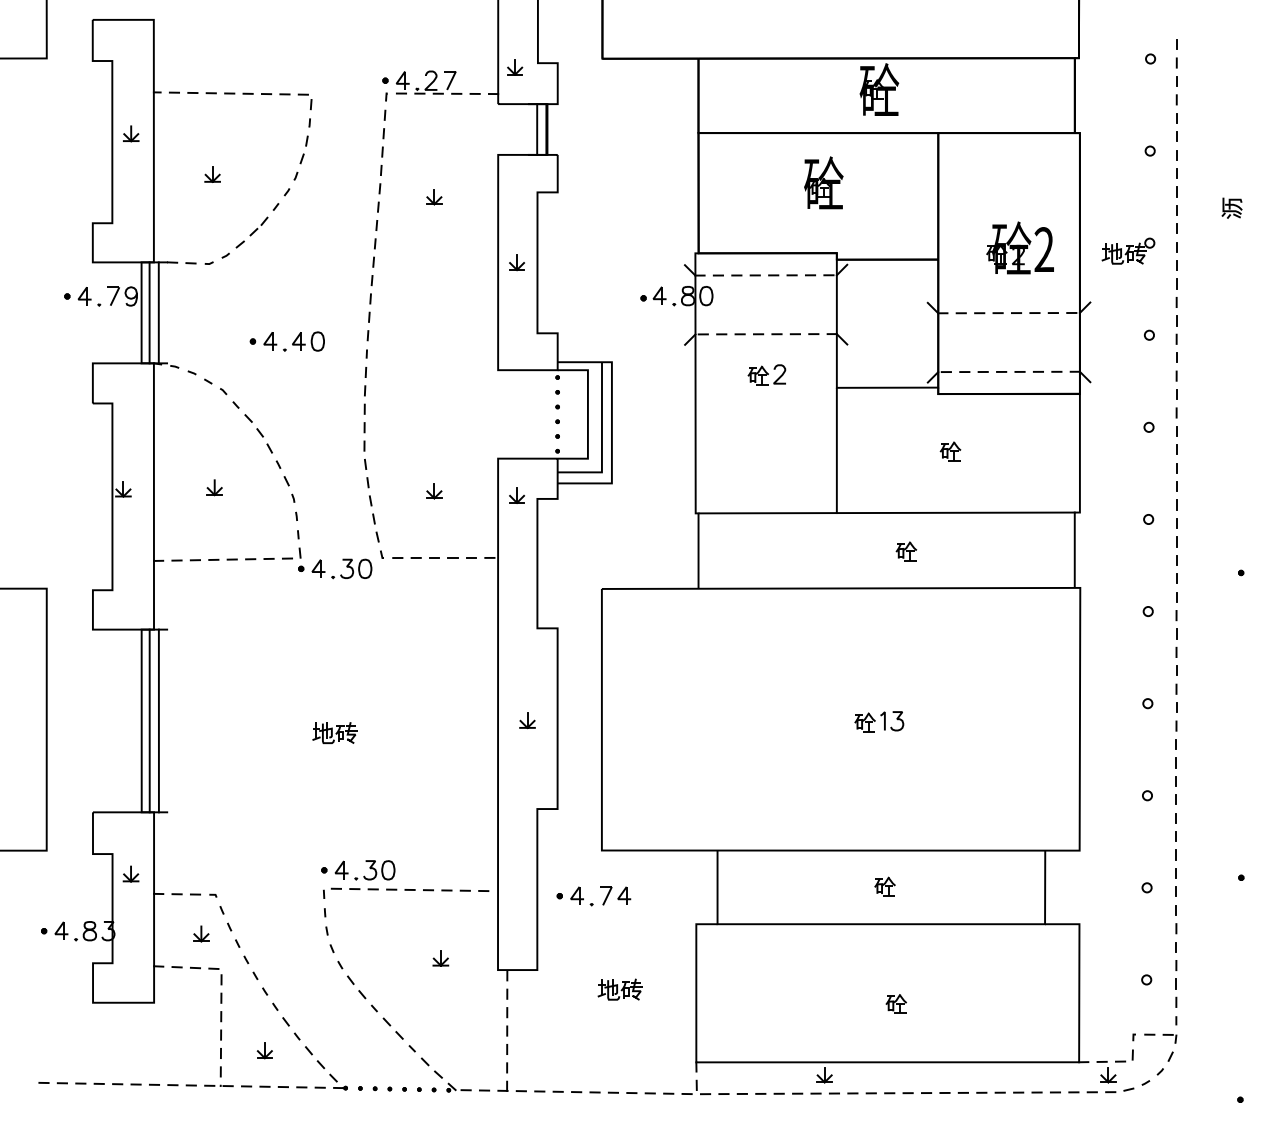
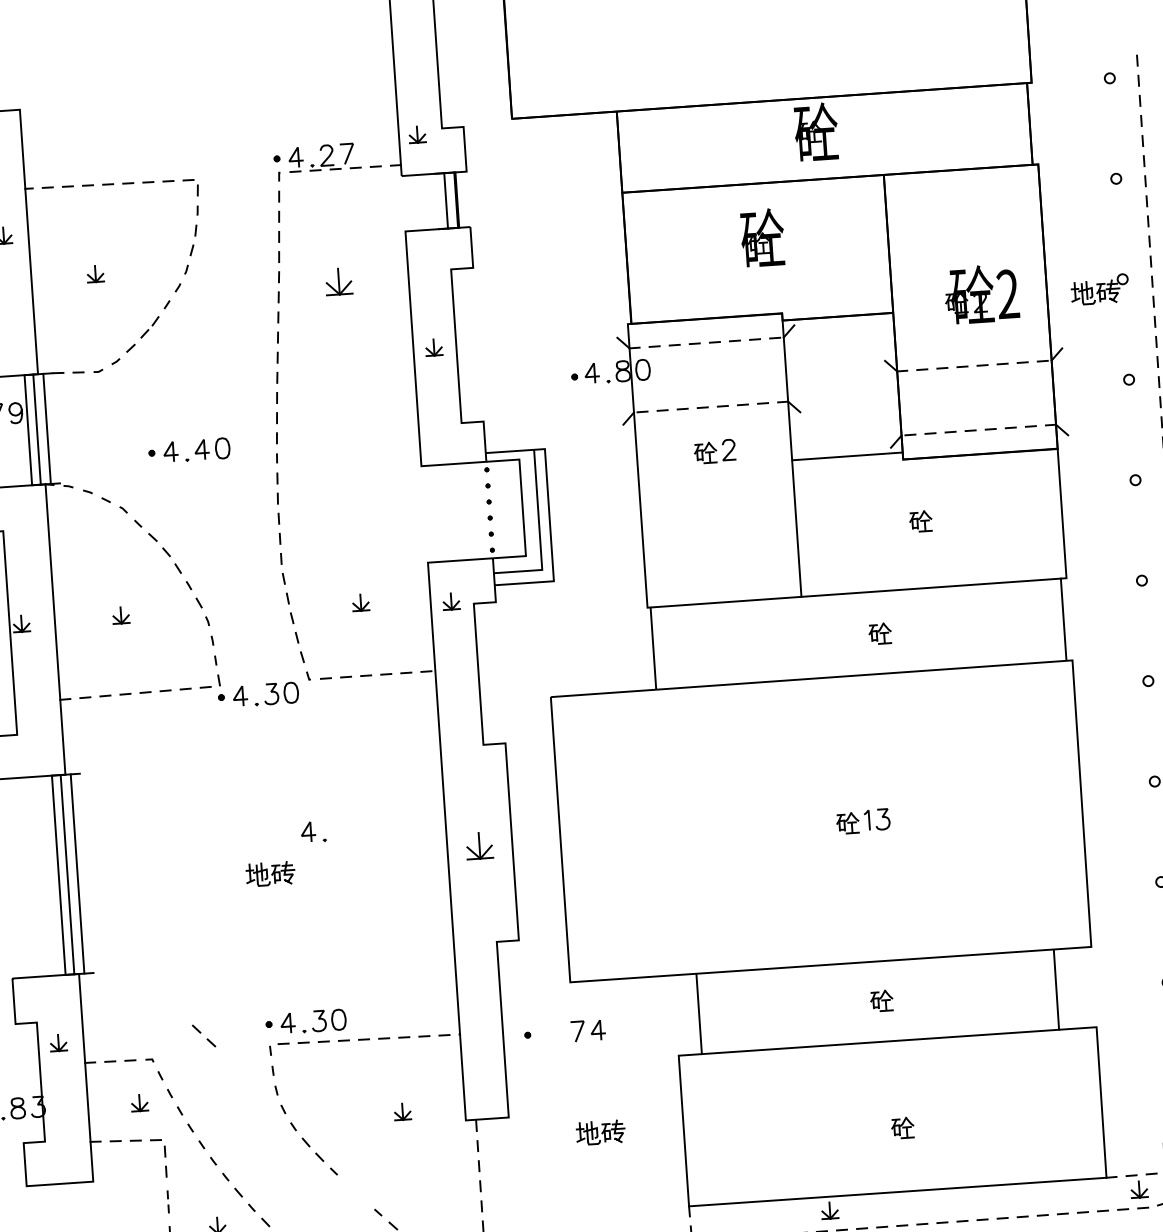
part: (434, 197) -> (339, 282), size x1.6
part: (527, 720) -> (479, 846), size x1.6
part: (581, 896) -> (313, 832), moved
part: (221, 1025) -> (168, 1201), size x0.7
part: (392, 1028) -> (203, 1035), moved

